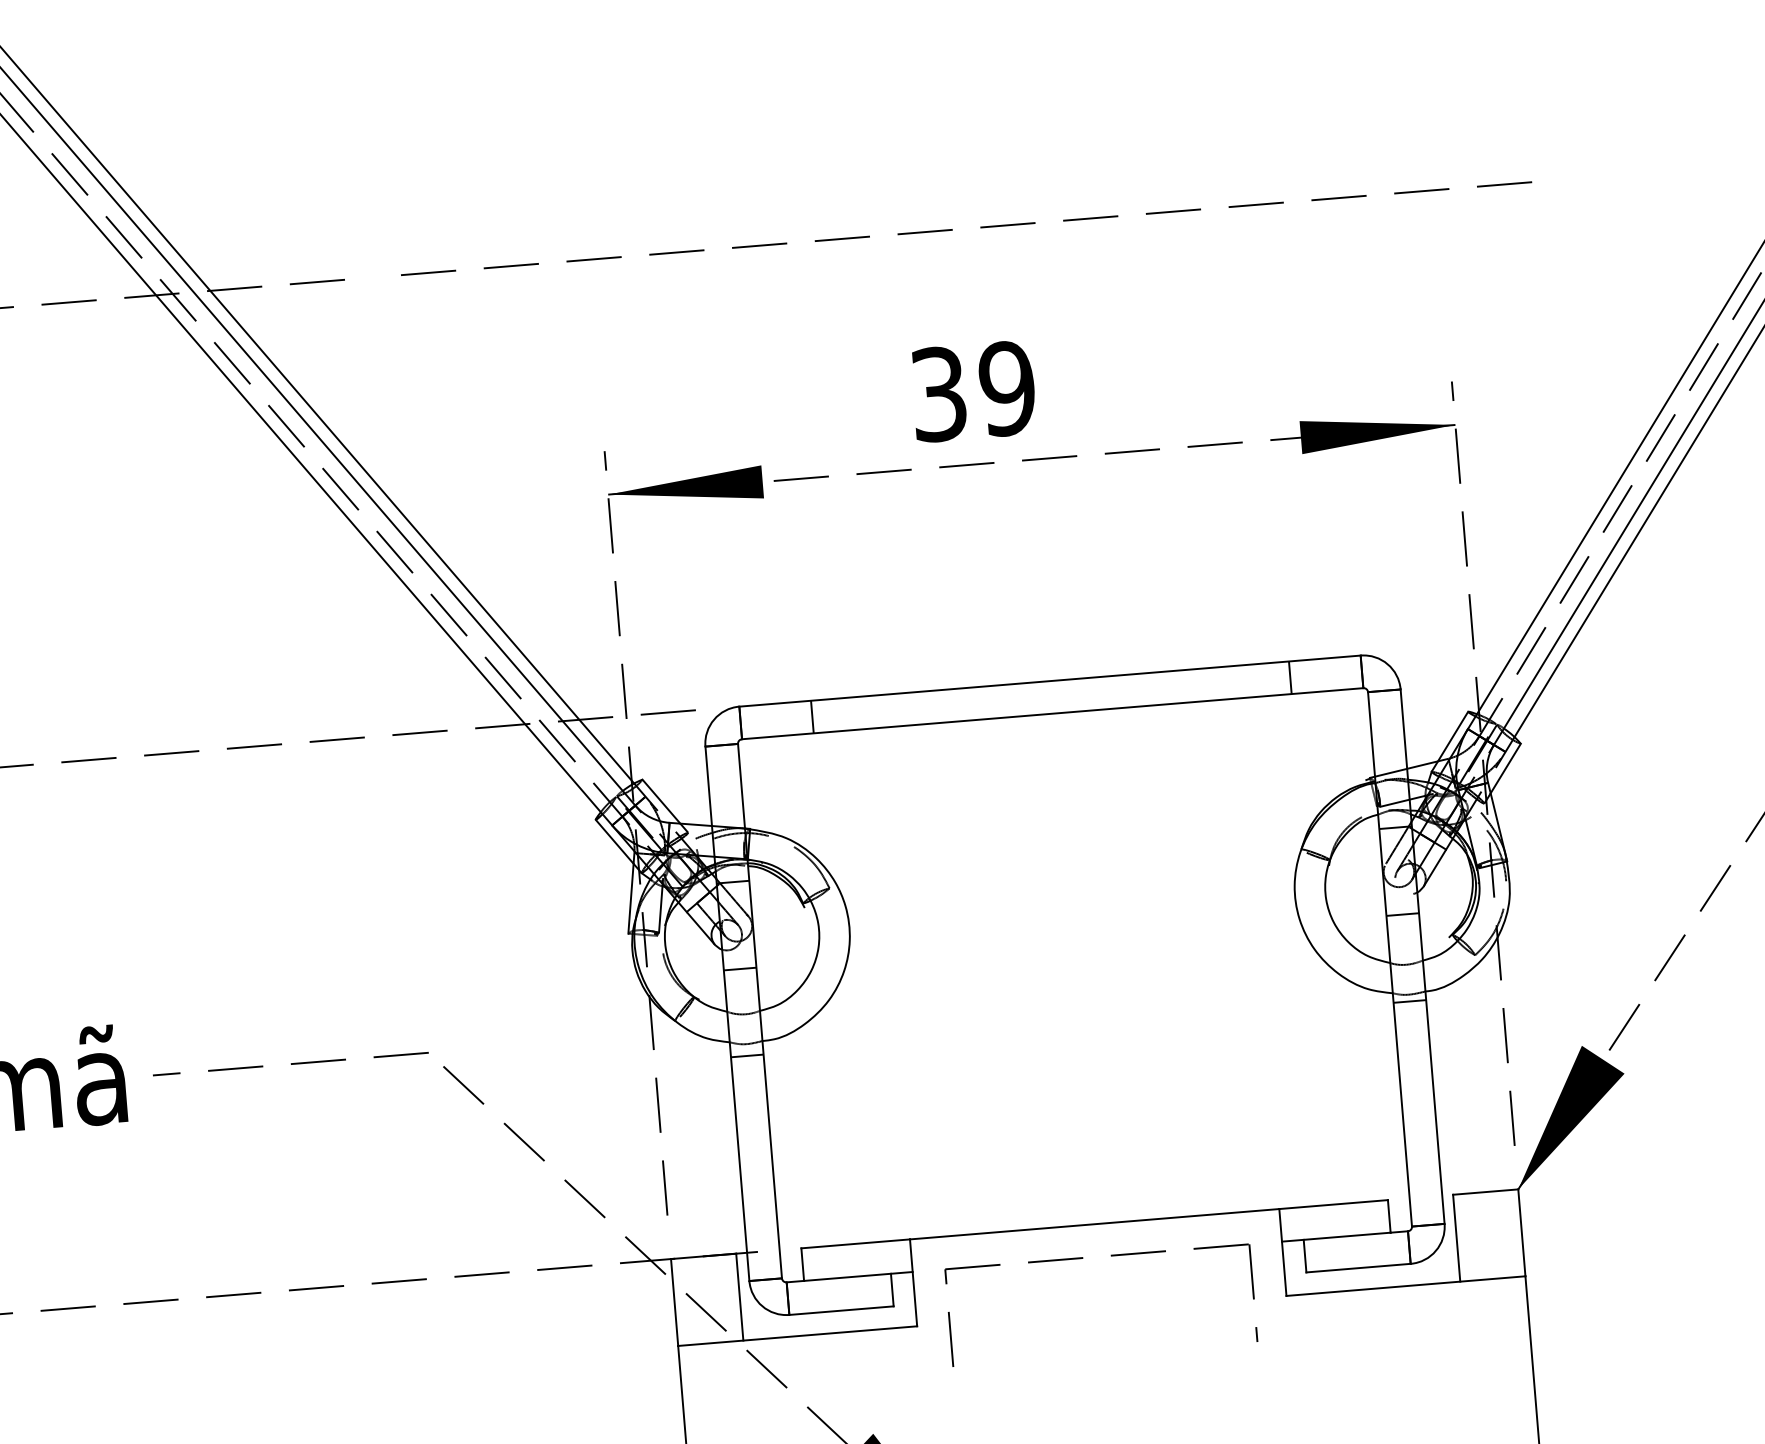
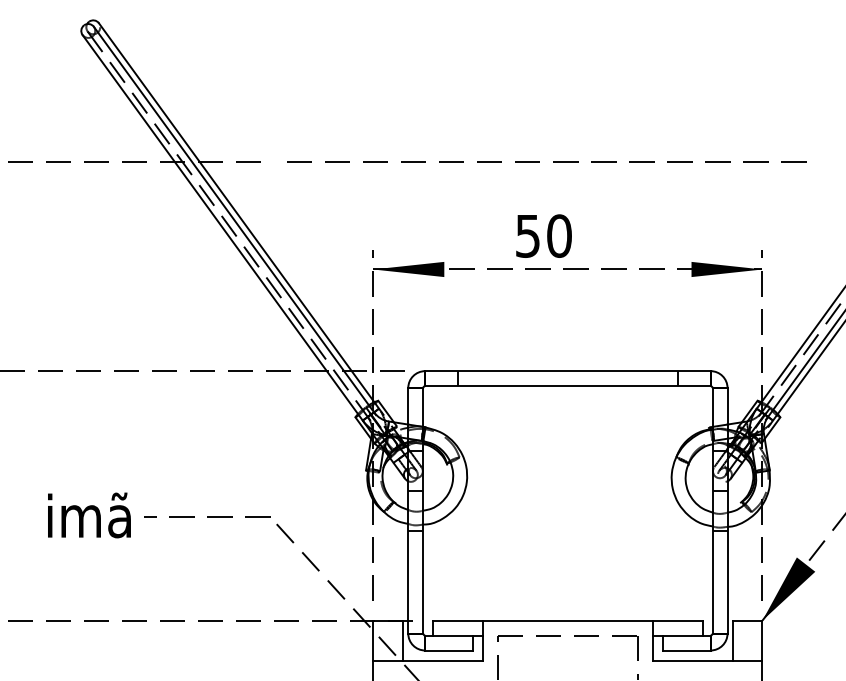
text: (972, 390) -> (543, 235), 39 -> 50

